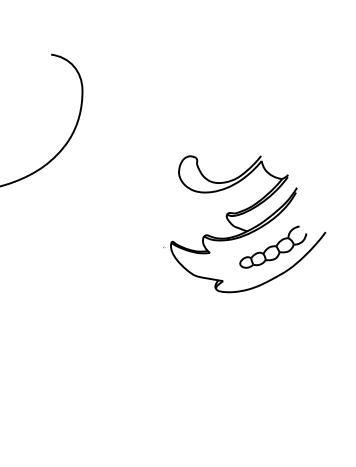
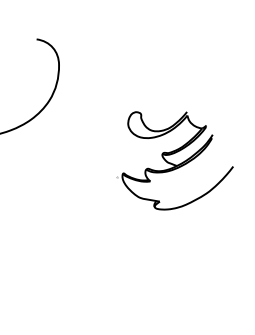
part: (273, 246) -> (195, 176), removed

